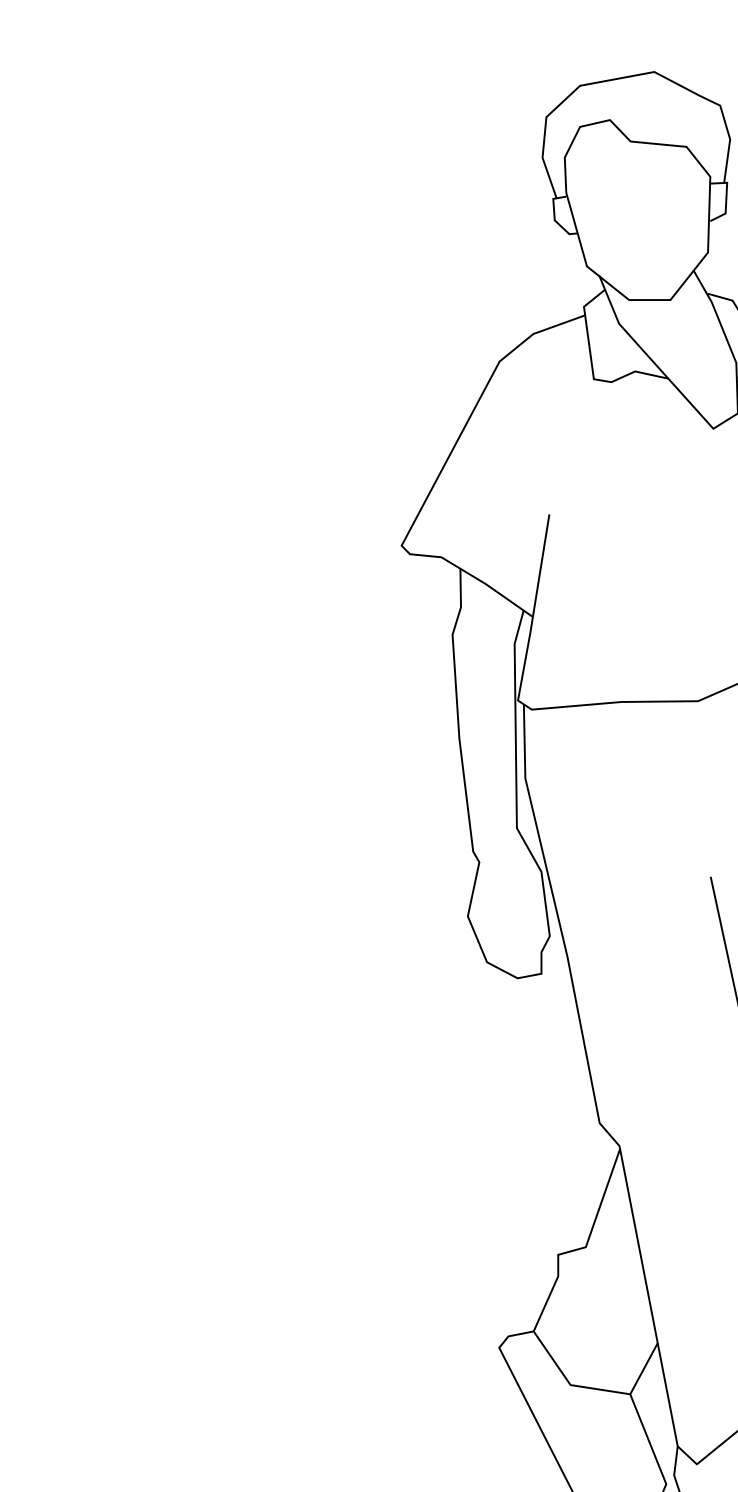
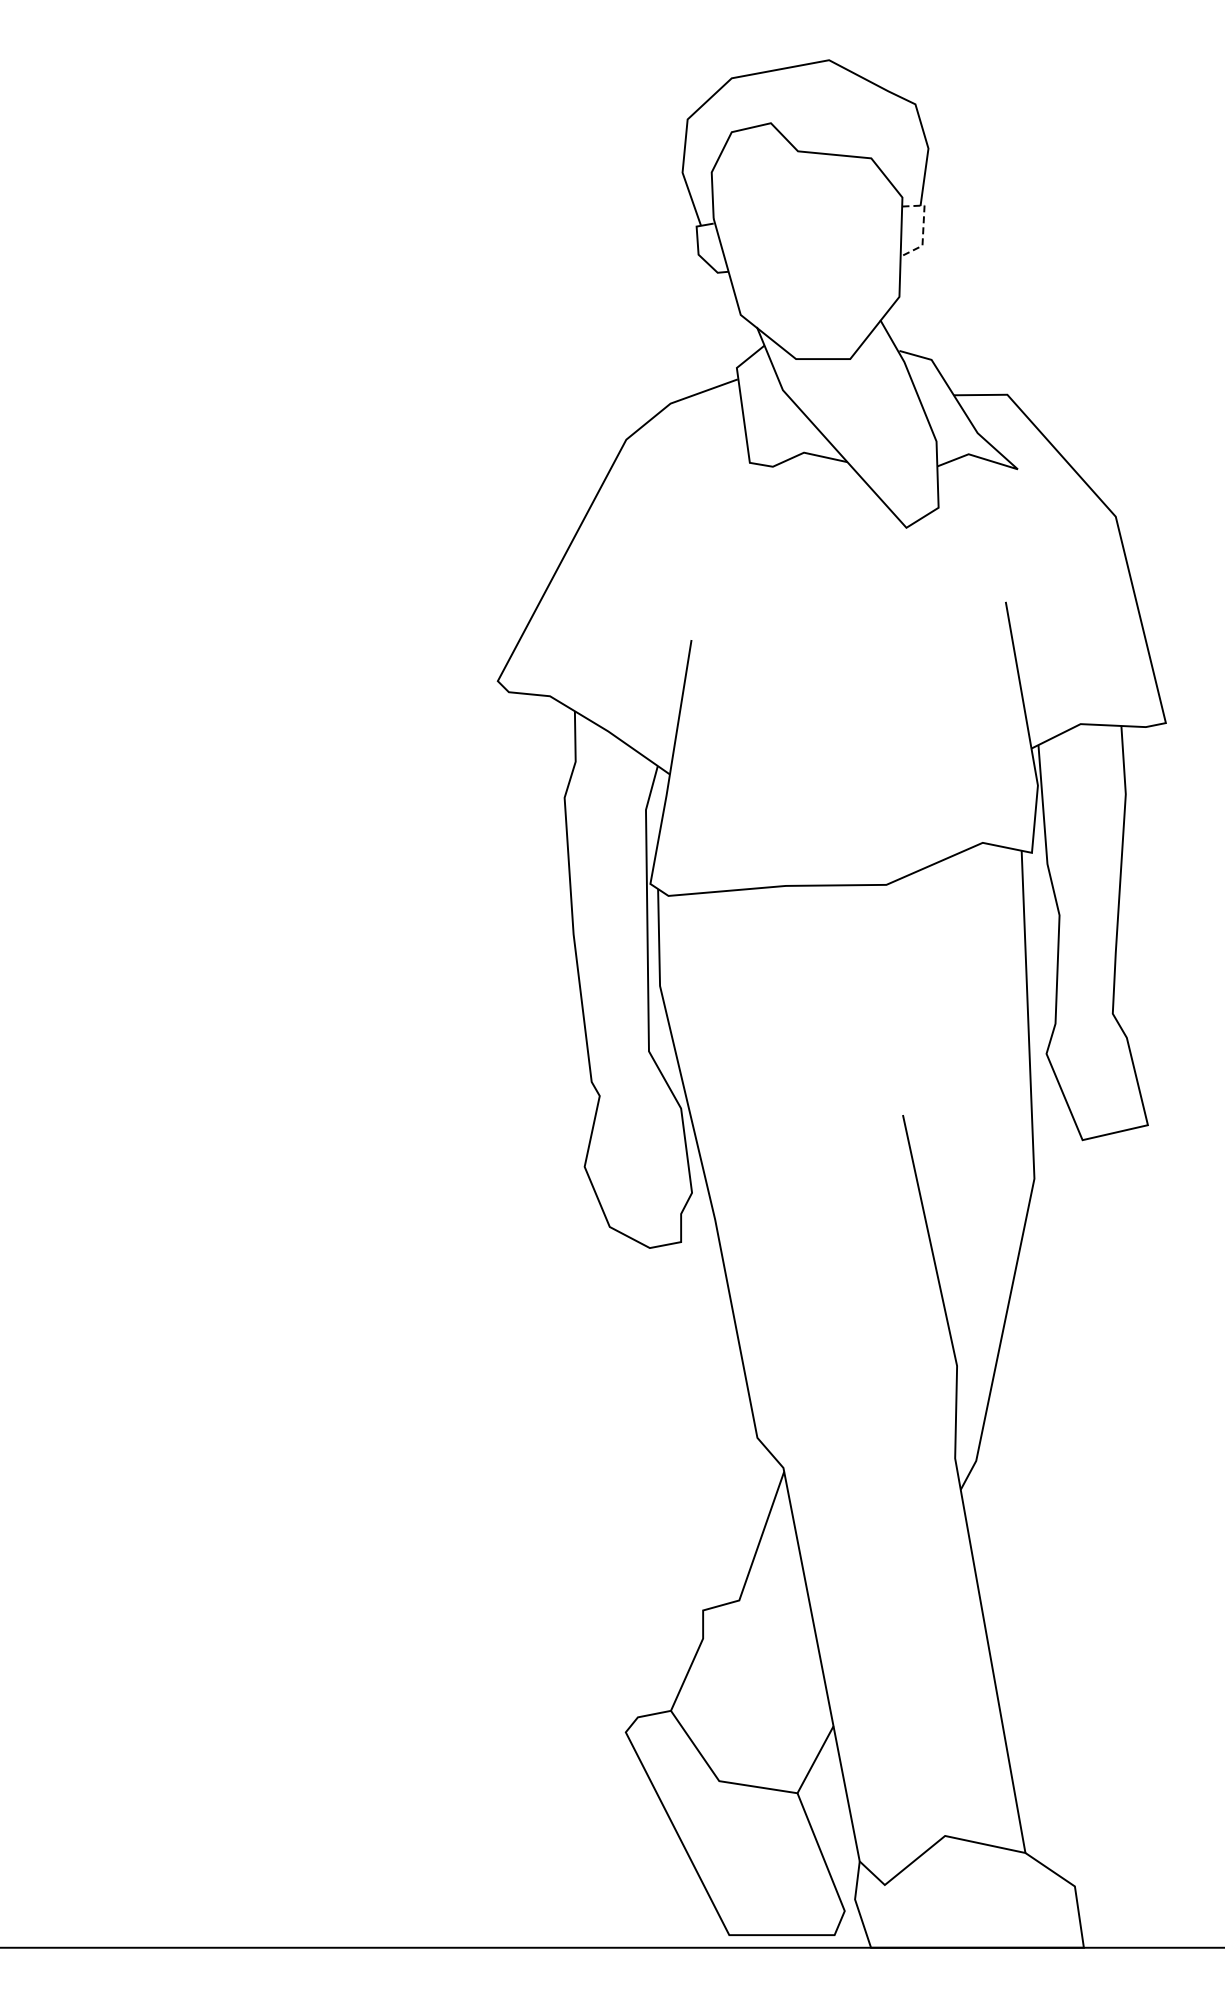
line: (726, 198) -> (923, 226), solid -> dashed

